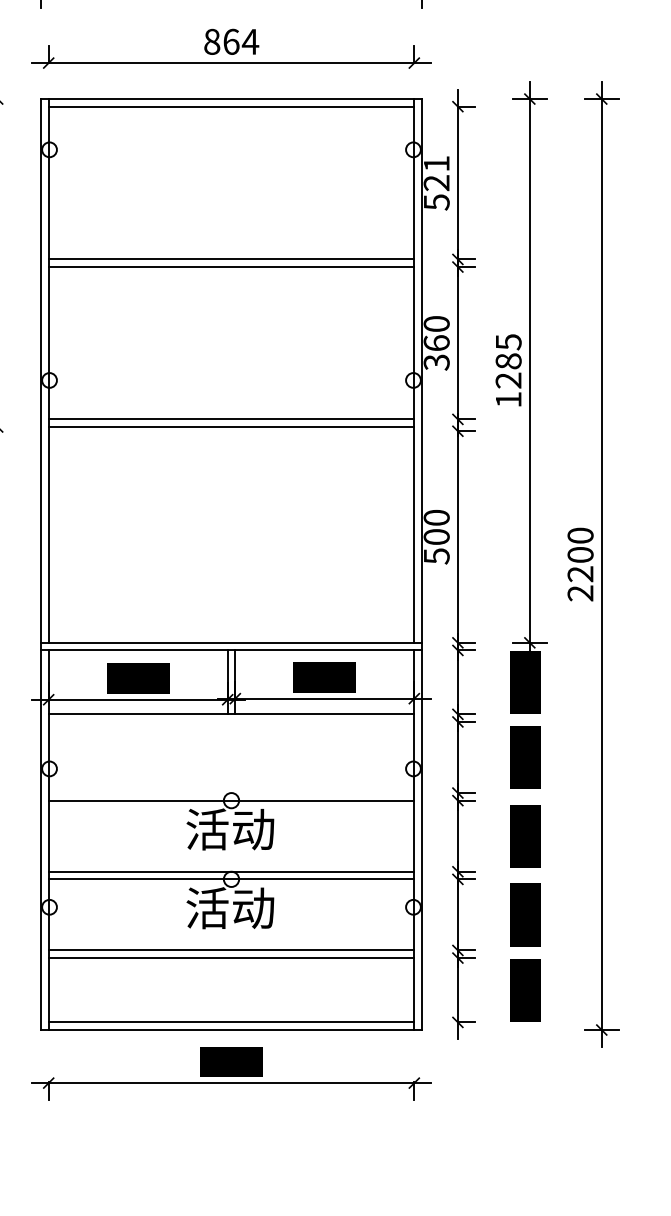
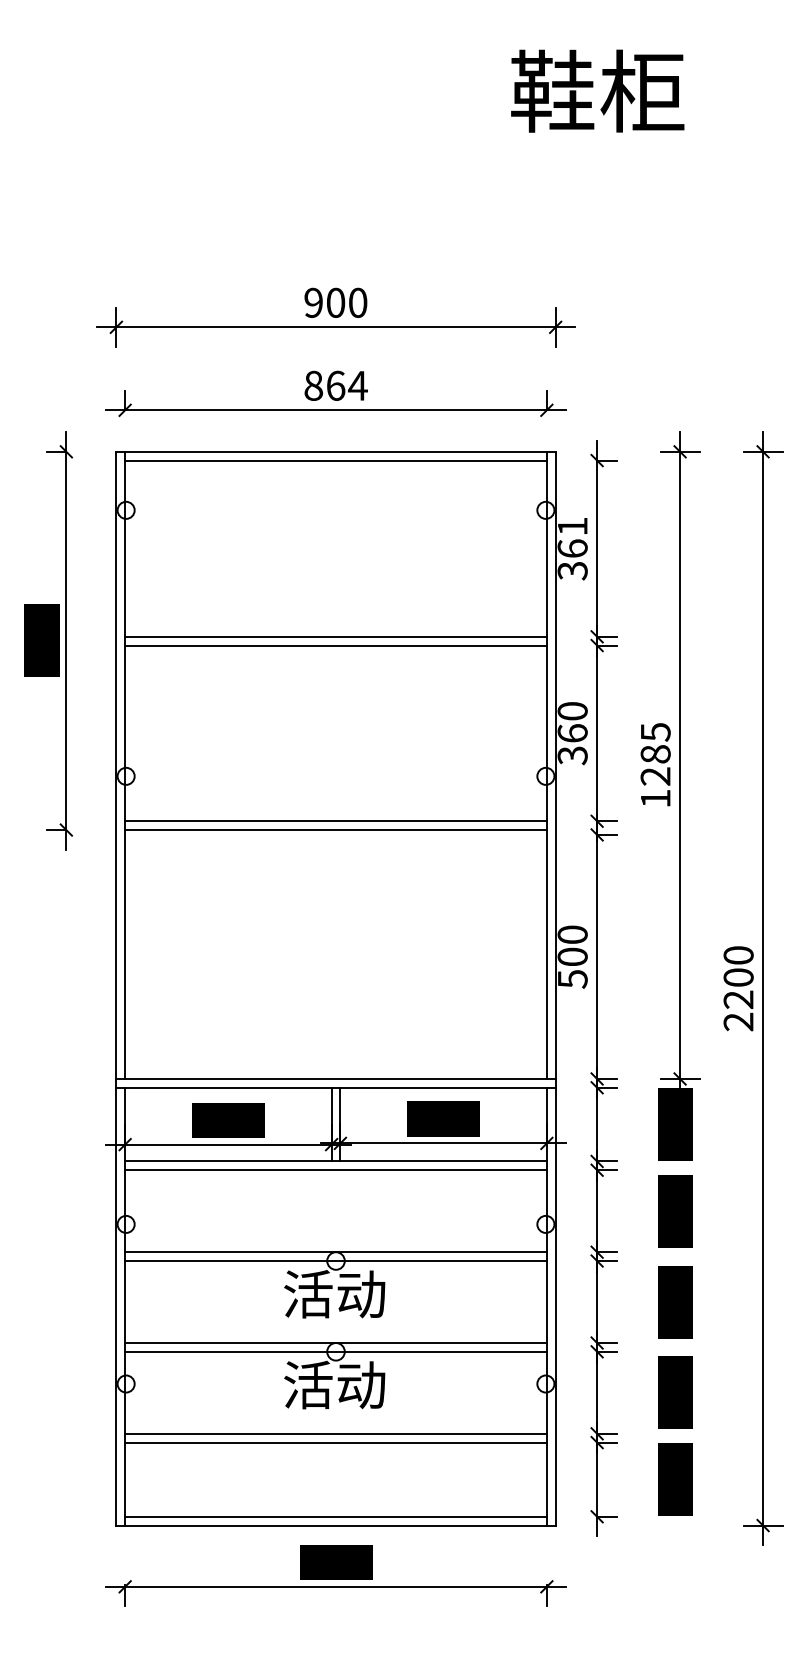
text: (436, 192) -> (572, 559), 521 -> 361
line: (231, 722) -> (335, 1170), added
line: (231, 793) -> (335, 1252), added

